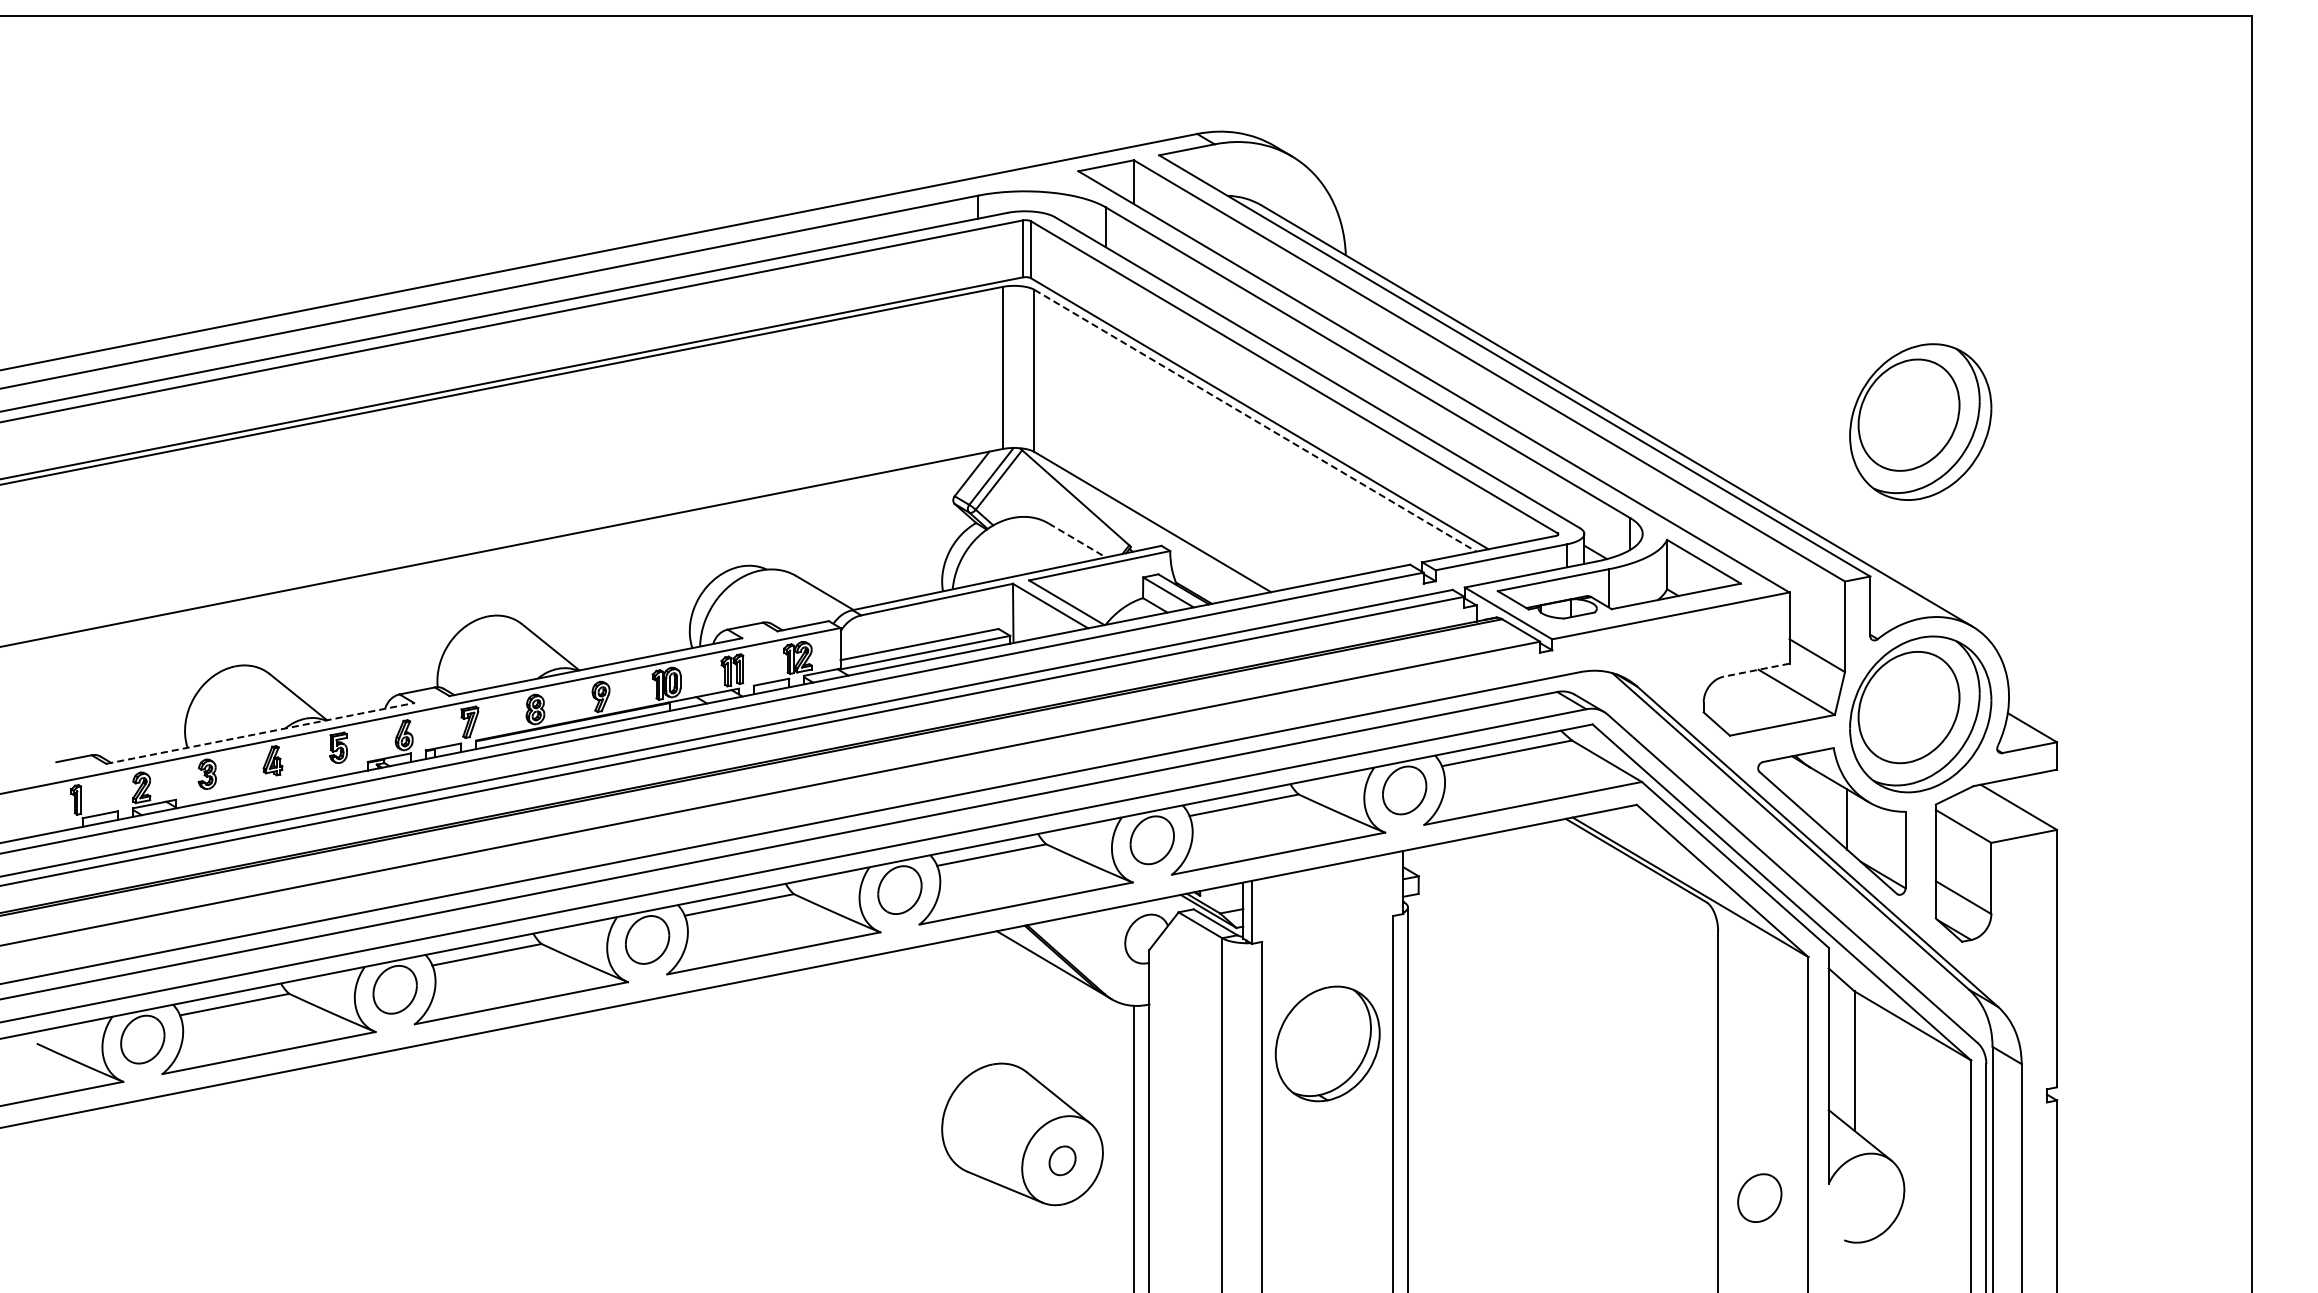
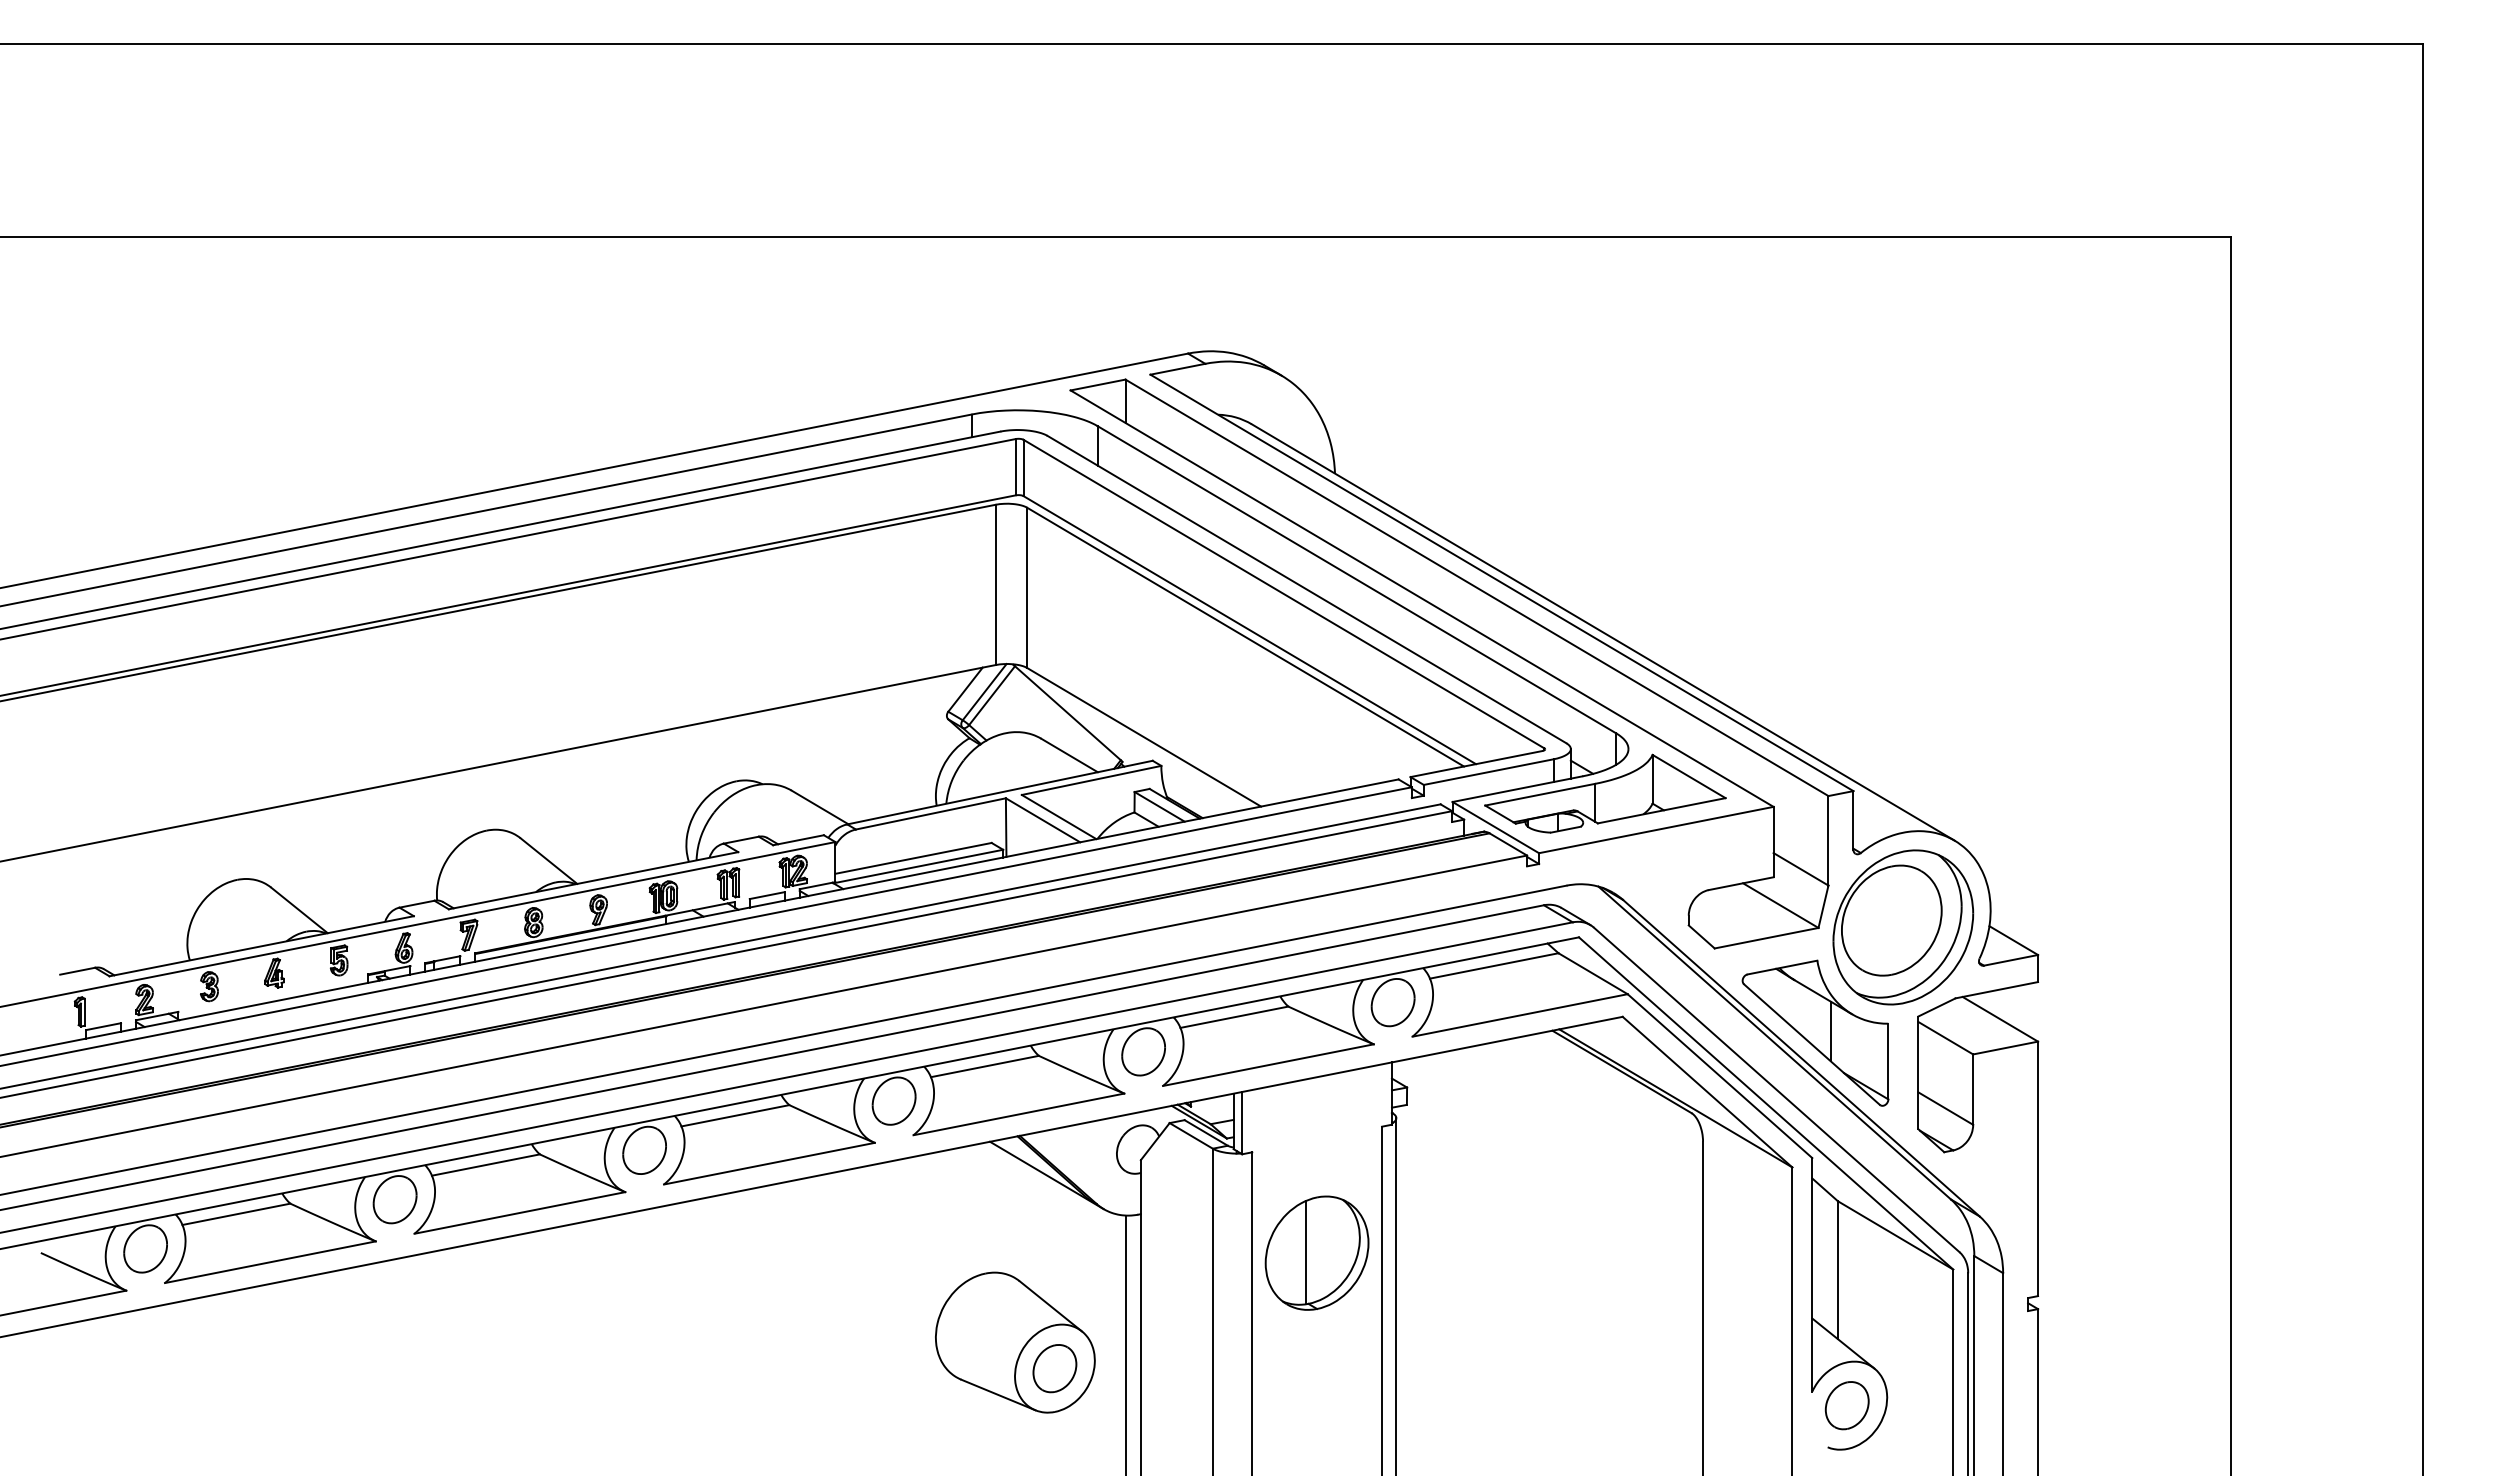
line: (1255, 421) -> (1245, 637), dashed -> solid
part: (1920, 422) -> (1903, 638), removed
line: (1077, 540) -> (1069, 755), dashed -> solid
line: (1756, 669) -> (1740, 883), dashed -> solid
line: (261, 733) -> (262, 946), dashed -> solid
line: (1316, 1043) -> (1305, 1252), added
part: (1062, 1160) -> (1054, 1368), size x1.67
part: (1759, 1197) -> (1846, 1405), moved

